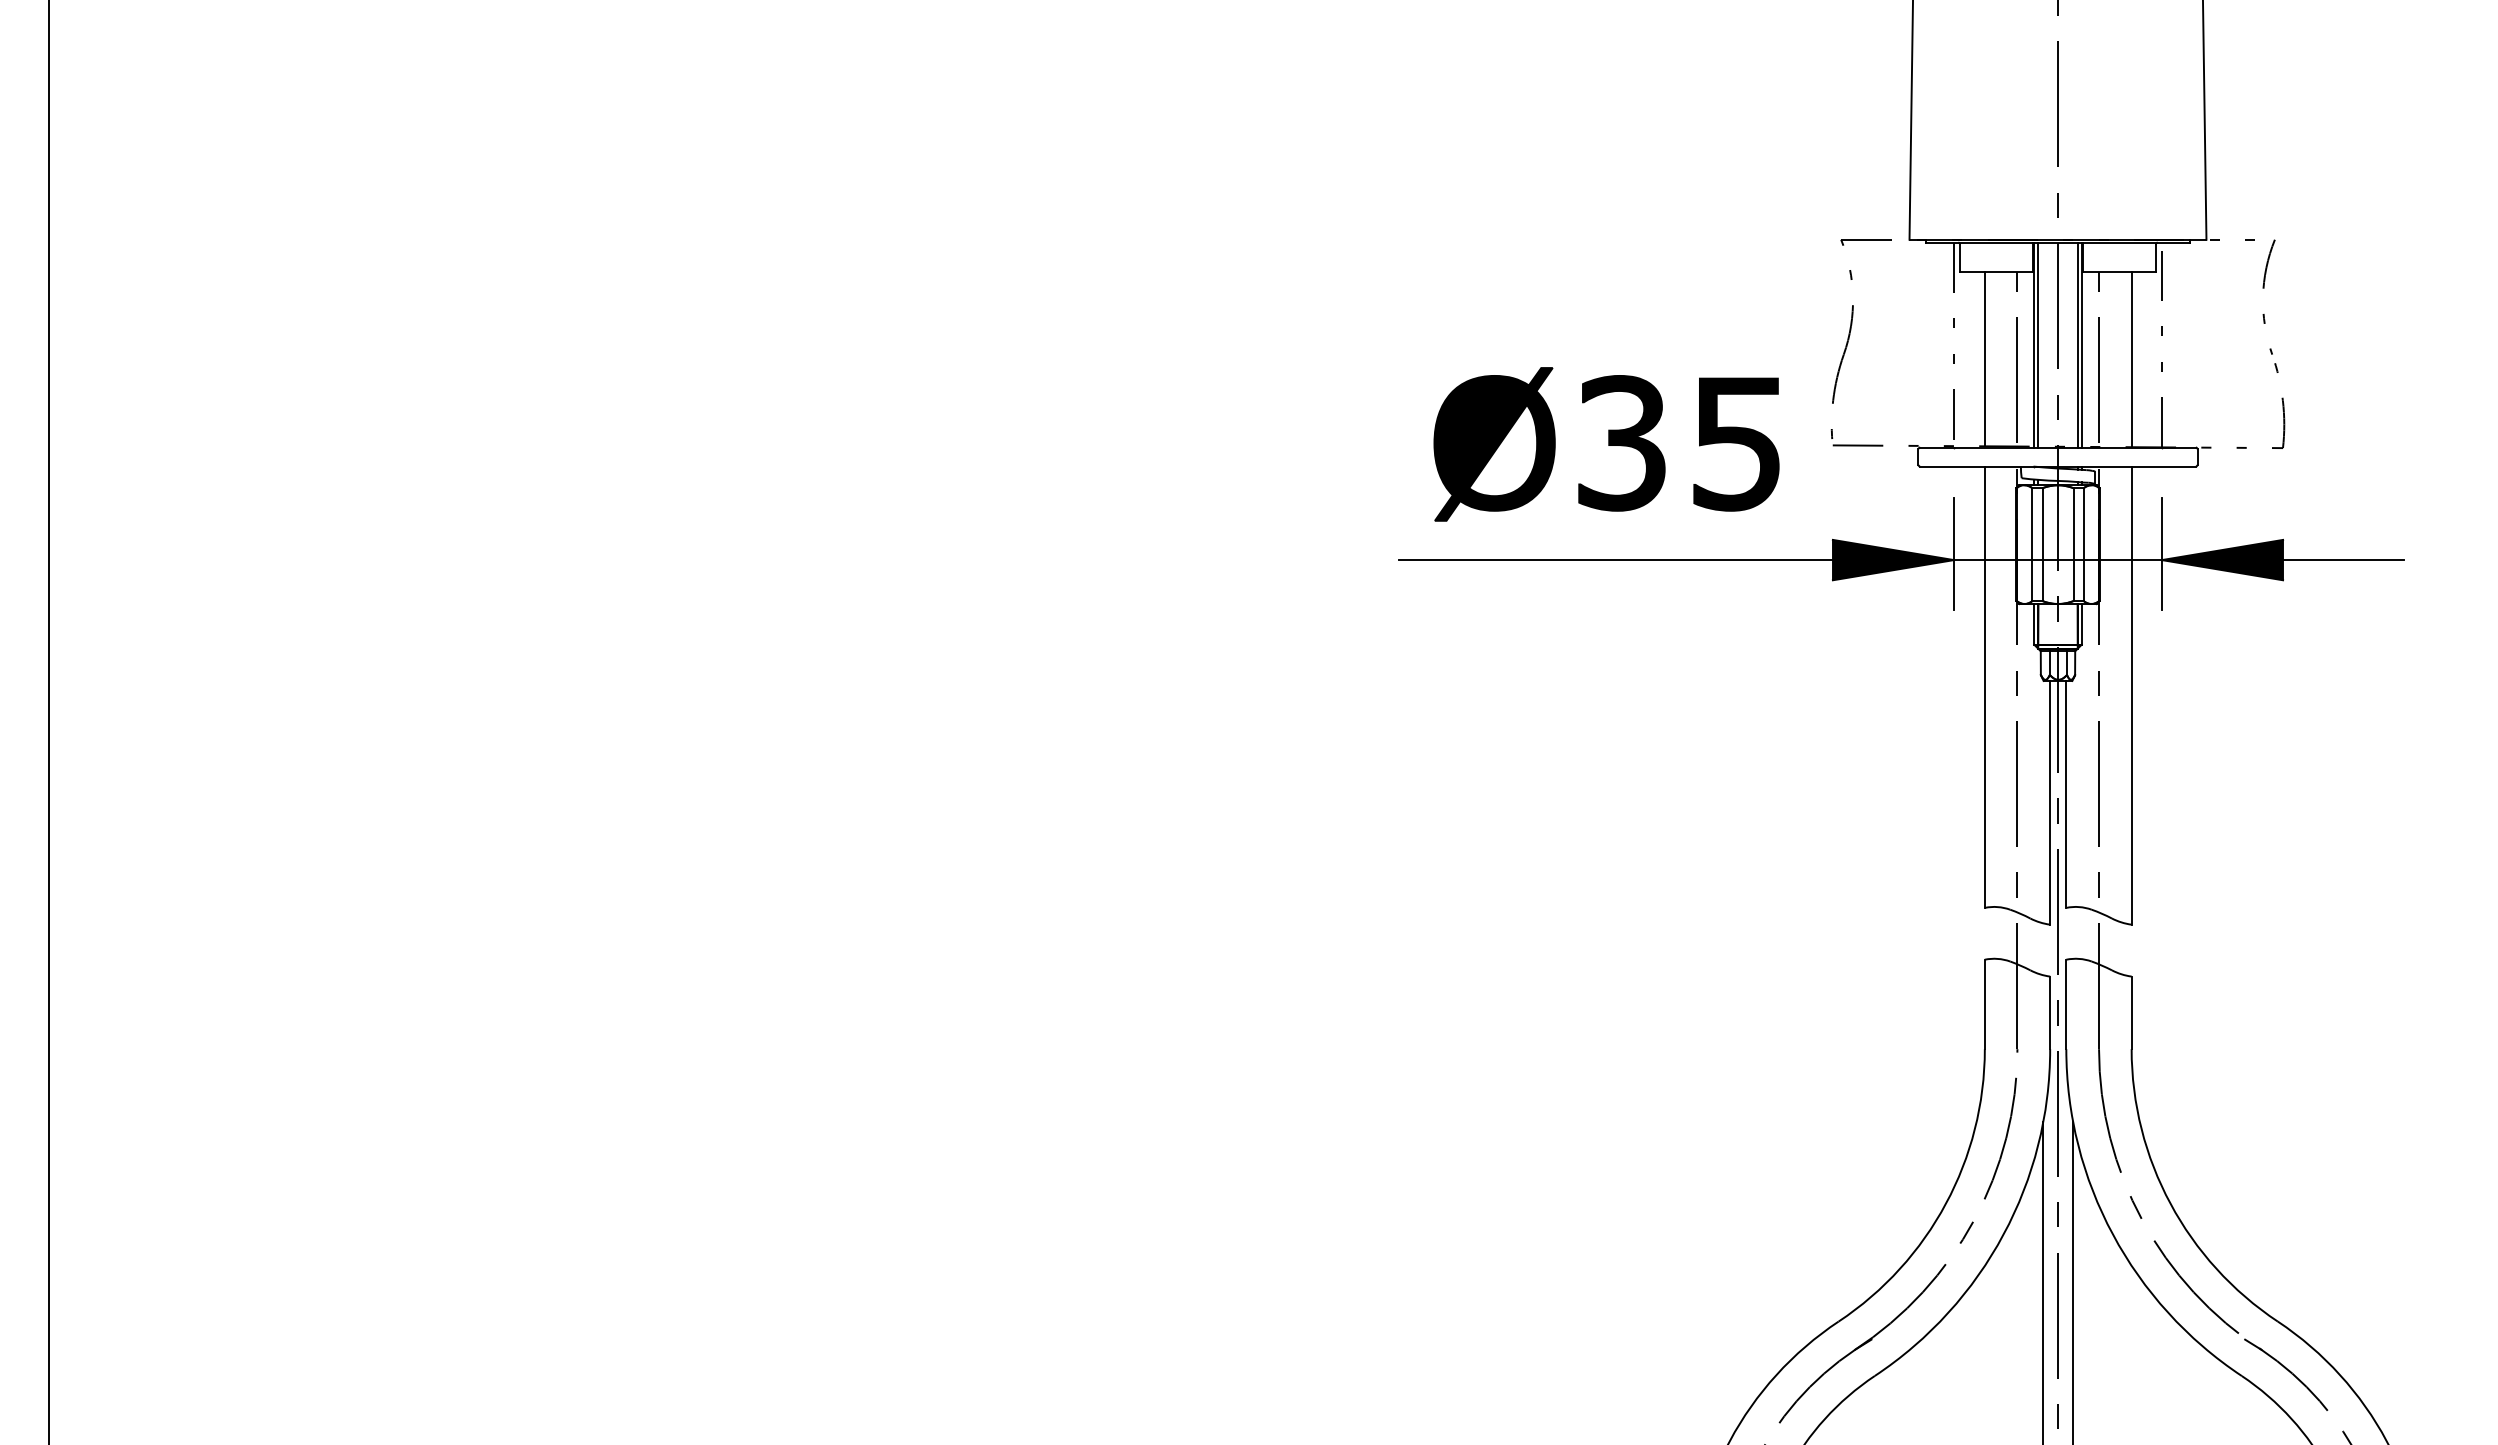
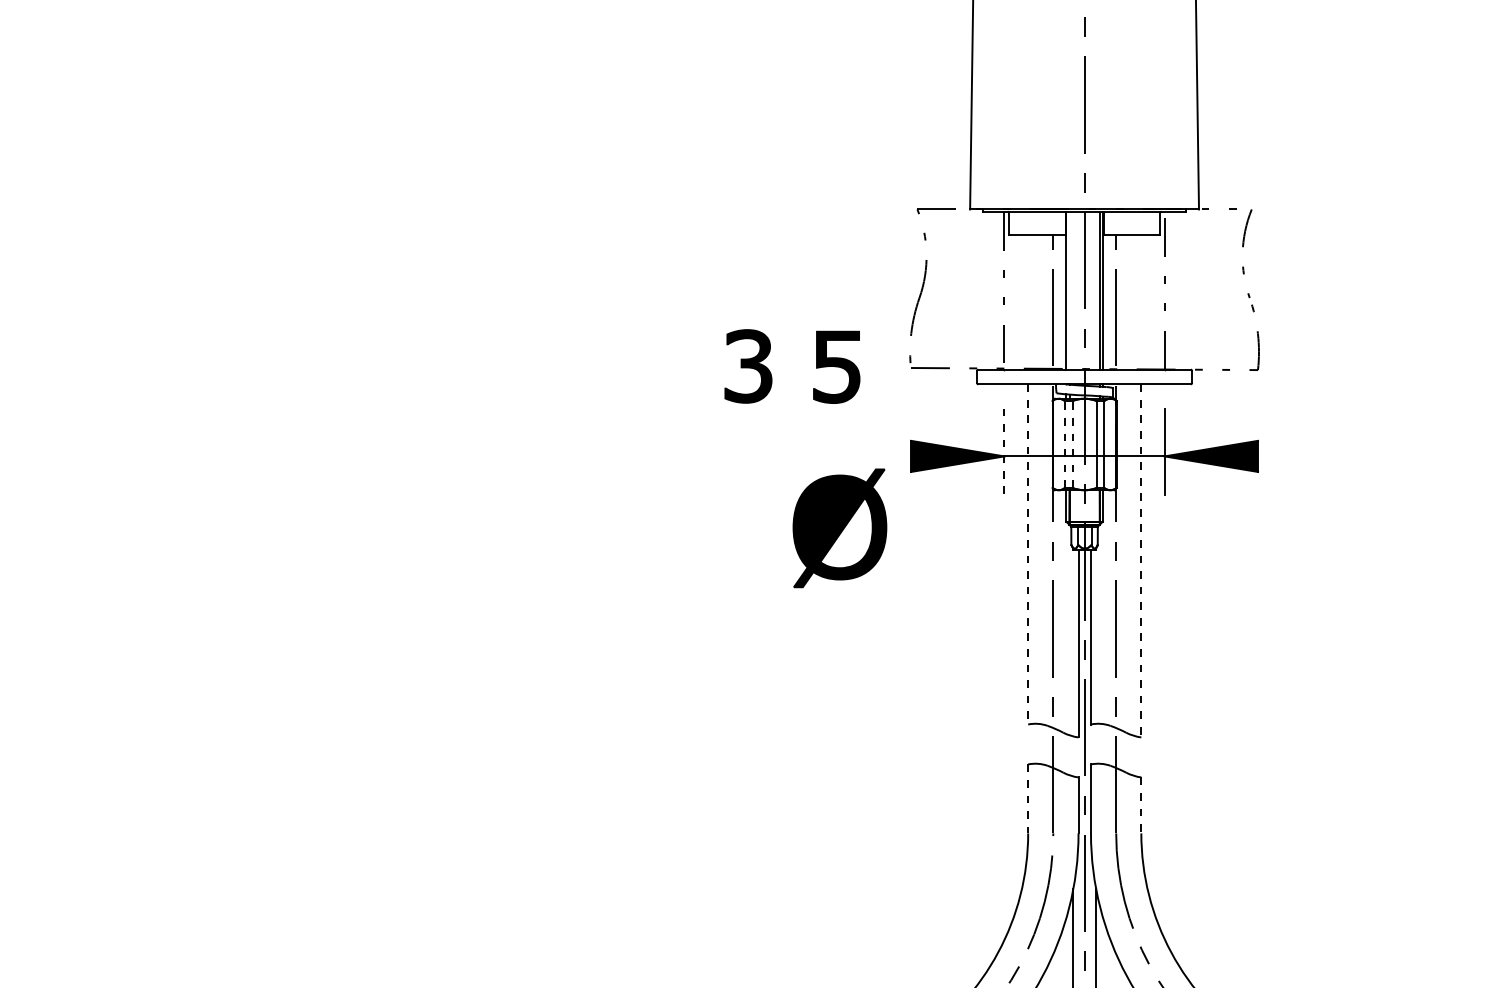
line: (2038, 344) -> (1069, 290), removed
line: (1984, 359) -> (1027, 301), removed
line: (2131, 359) -> (1141, 301), removed
part: (1621, 443) -> (748, 366), size x0.7
part: (1494, 444) -> (839, 528), moved
part: (1736, 444) -> (836, 367), size x0.7
line: (2032, 544) -> (1064, 444), solid -> dashed
line: (2042, 544) -> (1072, 444), solid -> dashed
line: (1954, 554) -> (1004, 452), solid -> dashed
line: (1615, 560) -> (743, 456), removed
line: (2343, 560) -> (1304, 456), removed
line: (1984, 687) -> (1027, 554), solid -> dashed
line: (2131, 696) -> (1141, 561), solid -> dashed
line: (1984, 1004) -> (1027, 798), solid -> dashed
line: (2131, 1013) -> (1141, 805), solid -> dashed

